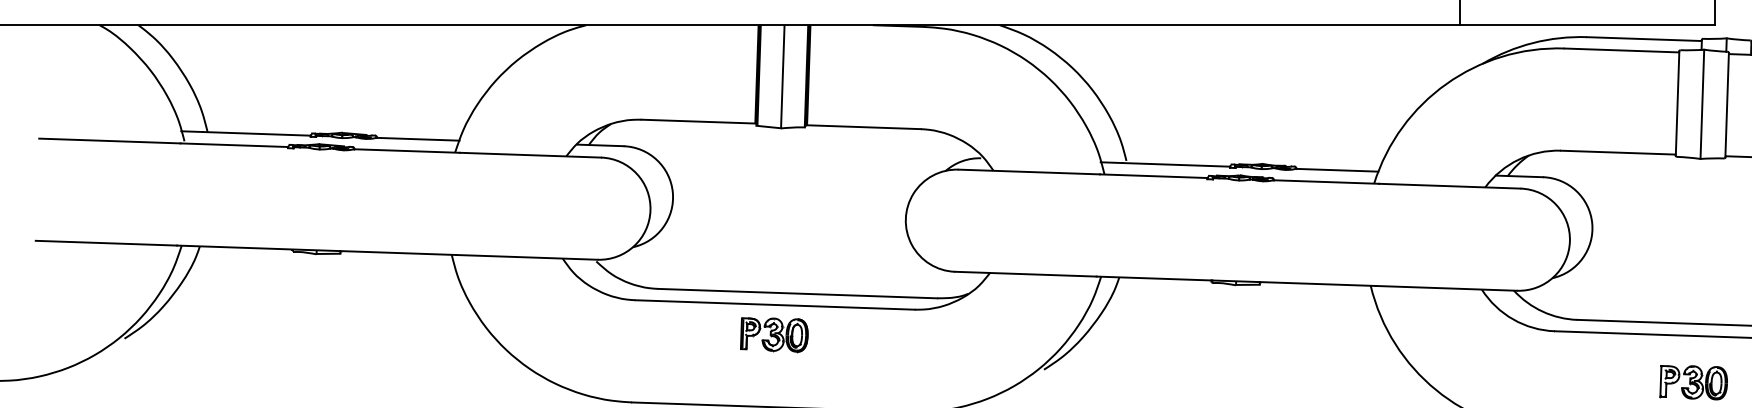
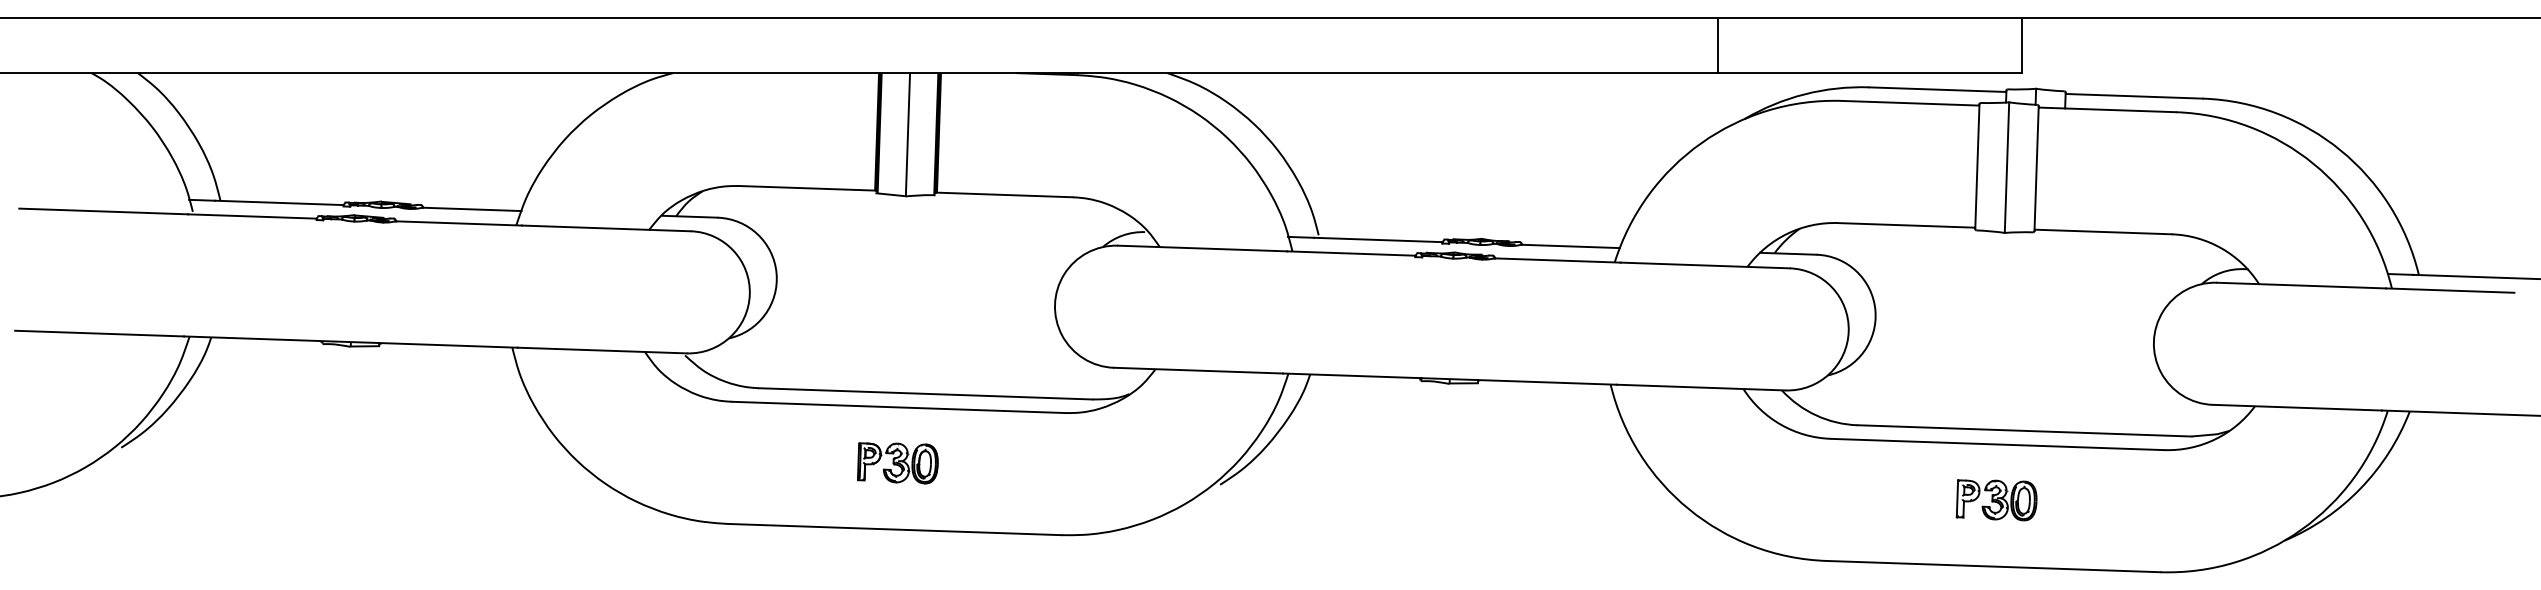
part: (774, 335) -> (897, 463), moved

